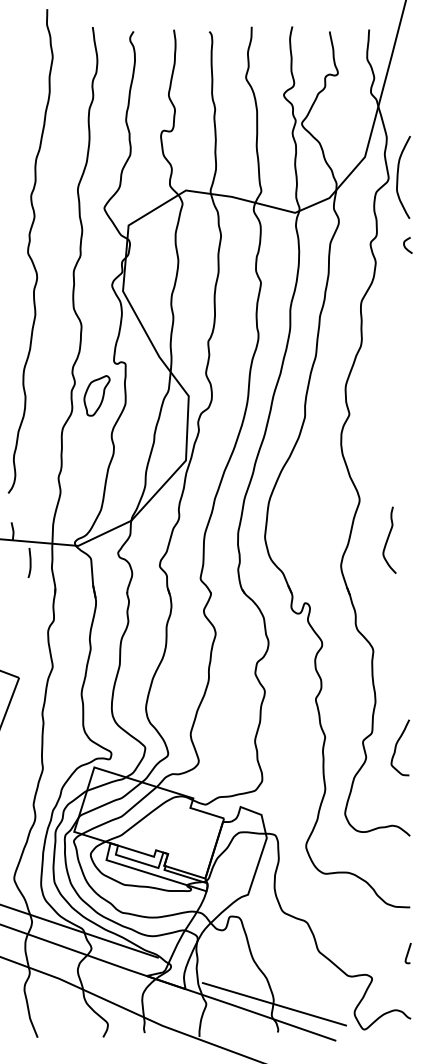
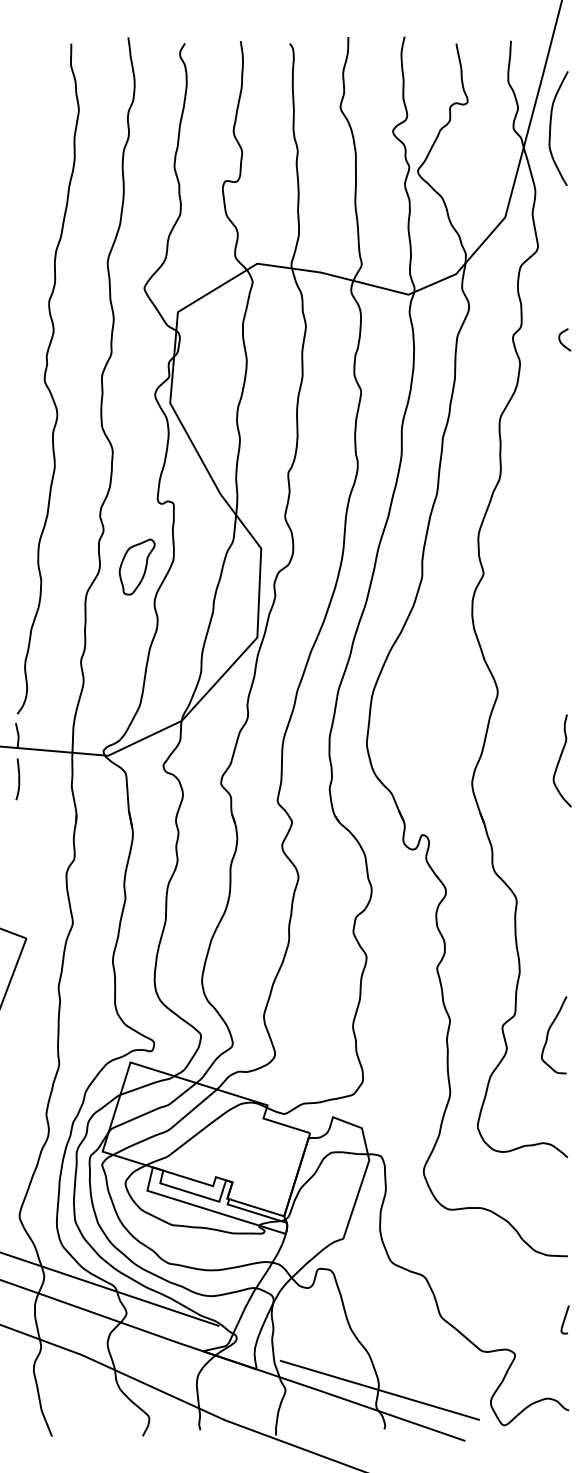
curve: (398, 177) -> (551, 128), moved
curve: (28, 251) -> (45, 378), moved
part: (96, 395) -> (136, 566), moved
curve: (388, 539) -> (560, 760), moved
curve: (30, 563) -> (18, 779), moved

